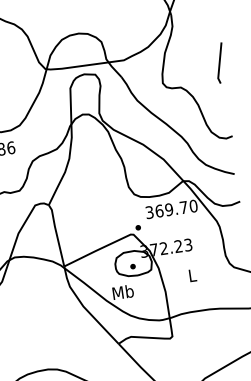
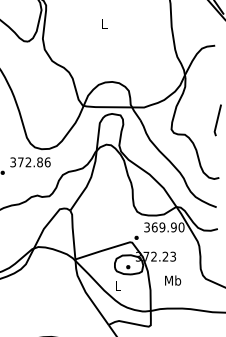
text: (183, 207) -> (173, 227), 369.70 -> 369.90
text: (193, 275) -> (173, 280), L -> Mb
text: (122, 291) -> (117, 285), Mb -> L

